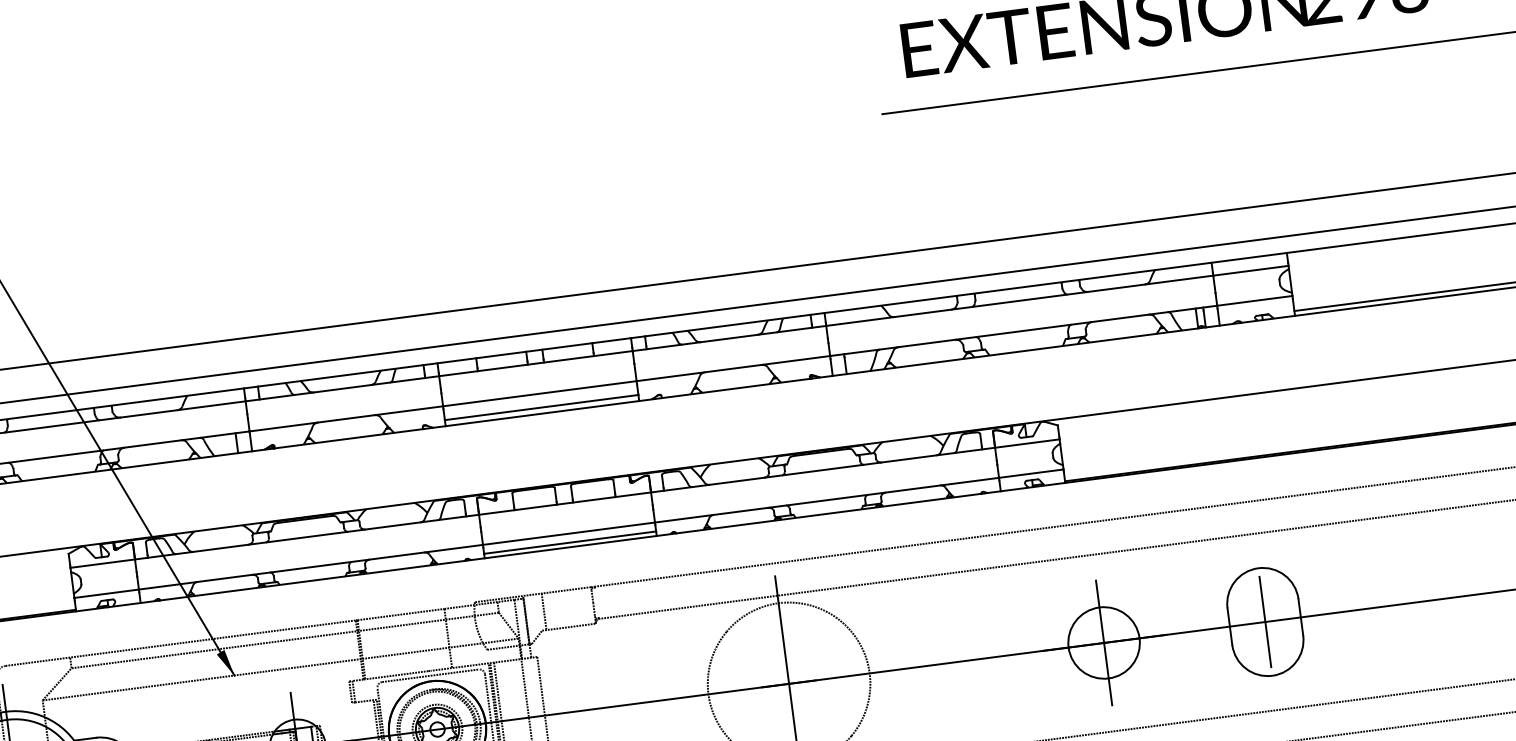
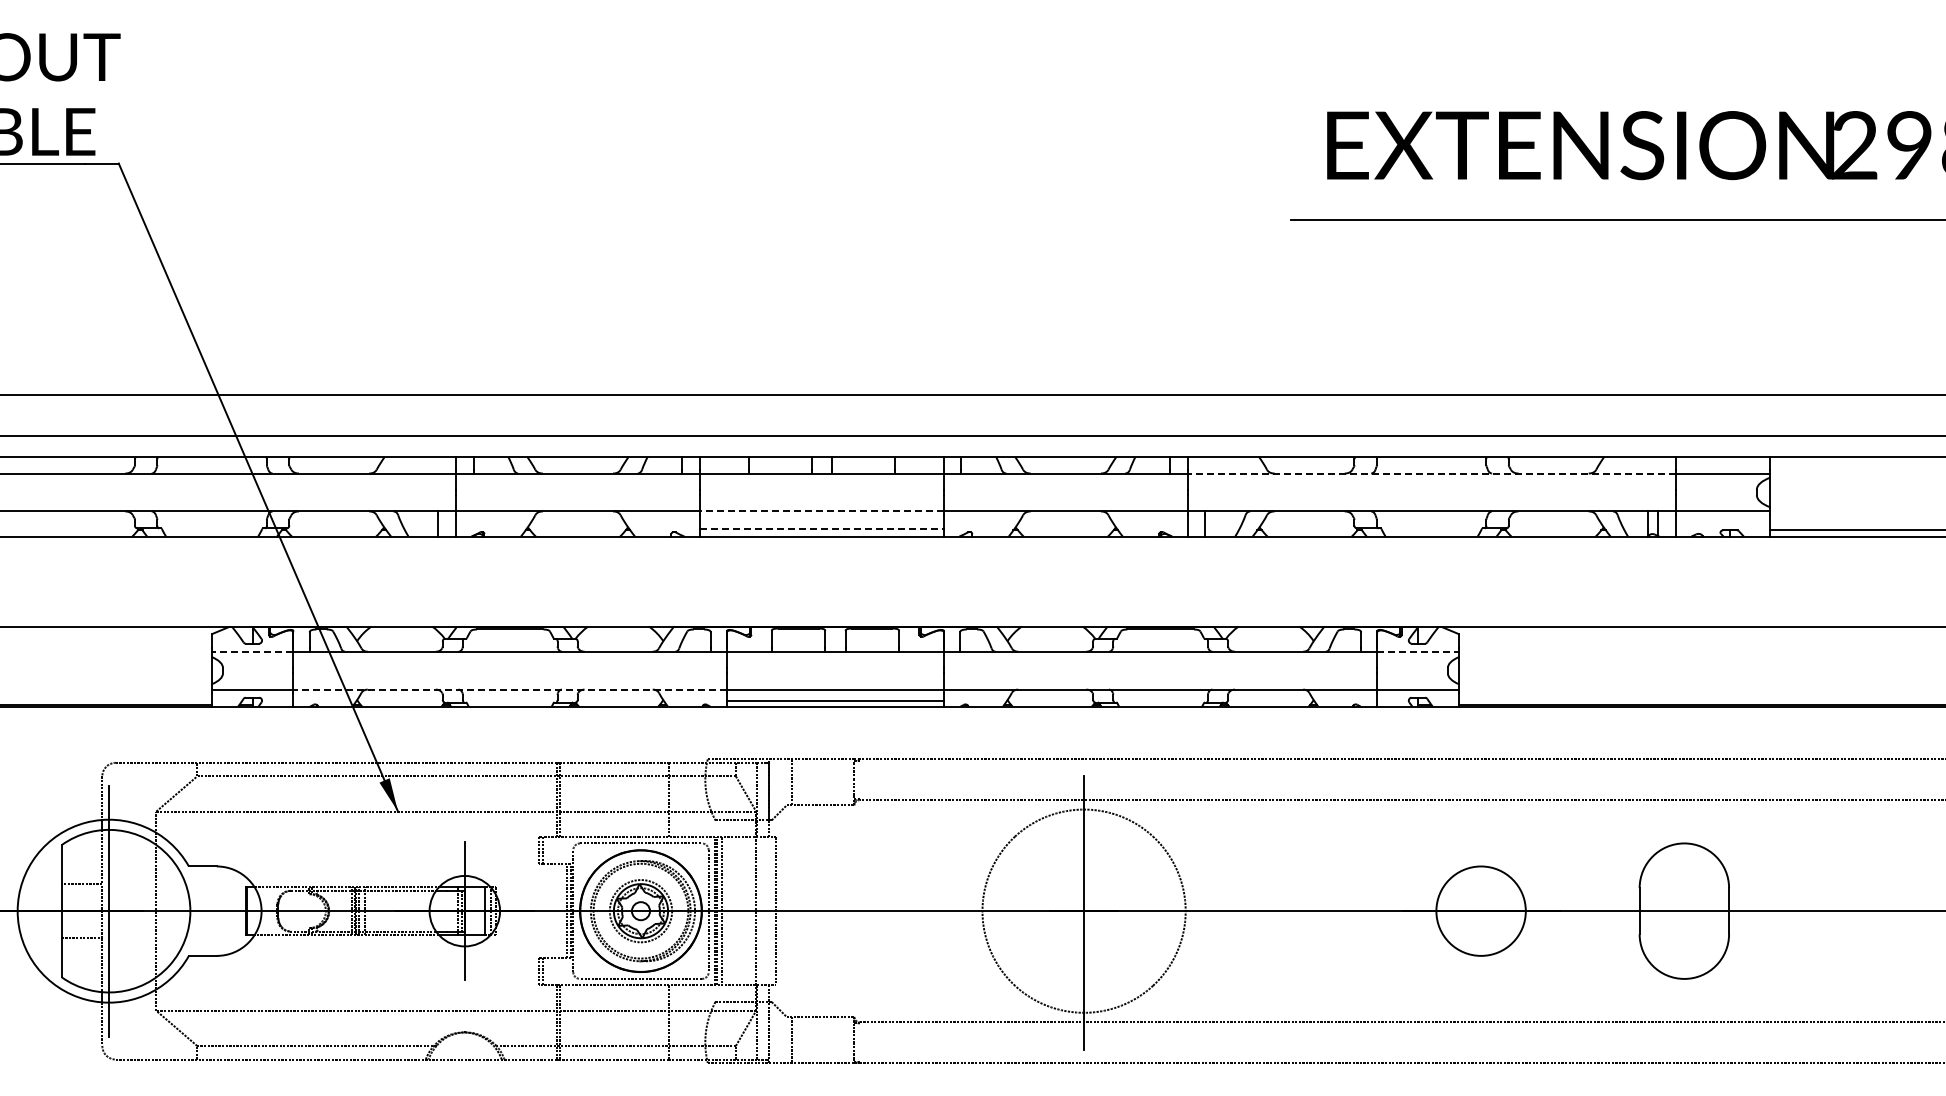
line: (1019, 300) -> (1431, 473), solid -> dashed
line: (539, 393) -> (821, 511), solid -> dashed
line: (541, 407) -> (821, 528), solid -> dashed
line: (1027, 443) -> (1418, 651), solid -> dashed
line: (102, 563) -> (252, 651), solid -> dashed
line: (311, 567) -> (510, 689), solid -> dashed
line: (1265, 622) -> (1684, 911), removed
line: (1104, 642) -> (1481, 910), removed

